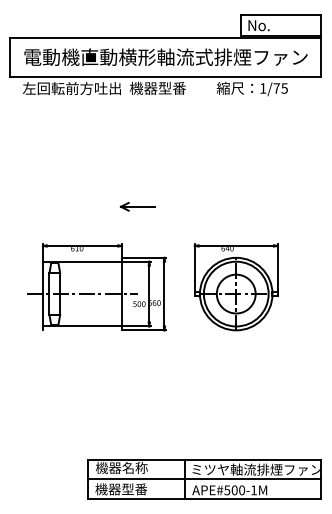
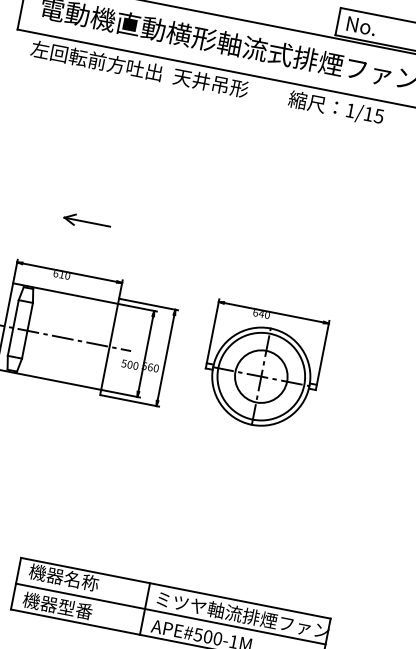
text: (157, 87) -> (210, 81), 機器型番 -> 天井吊形
text: (276, 88) -> (368, 114), 1/75 -> 1/15
part: (137, 206) -> (86, 221), moved

